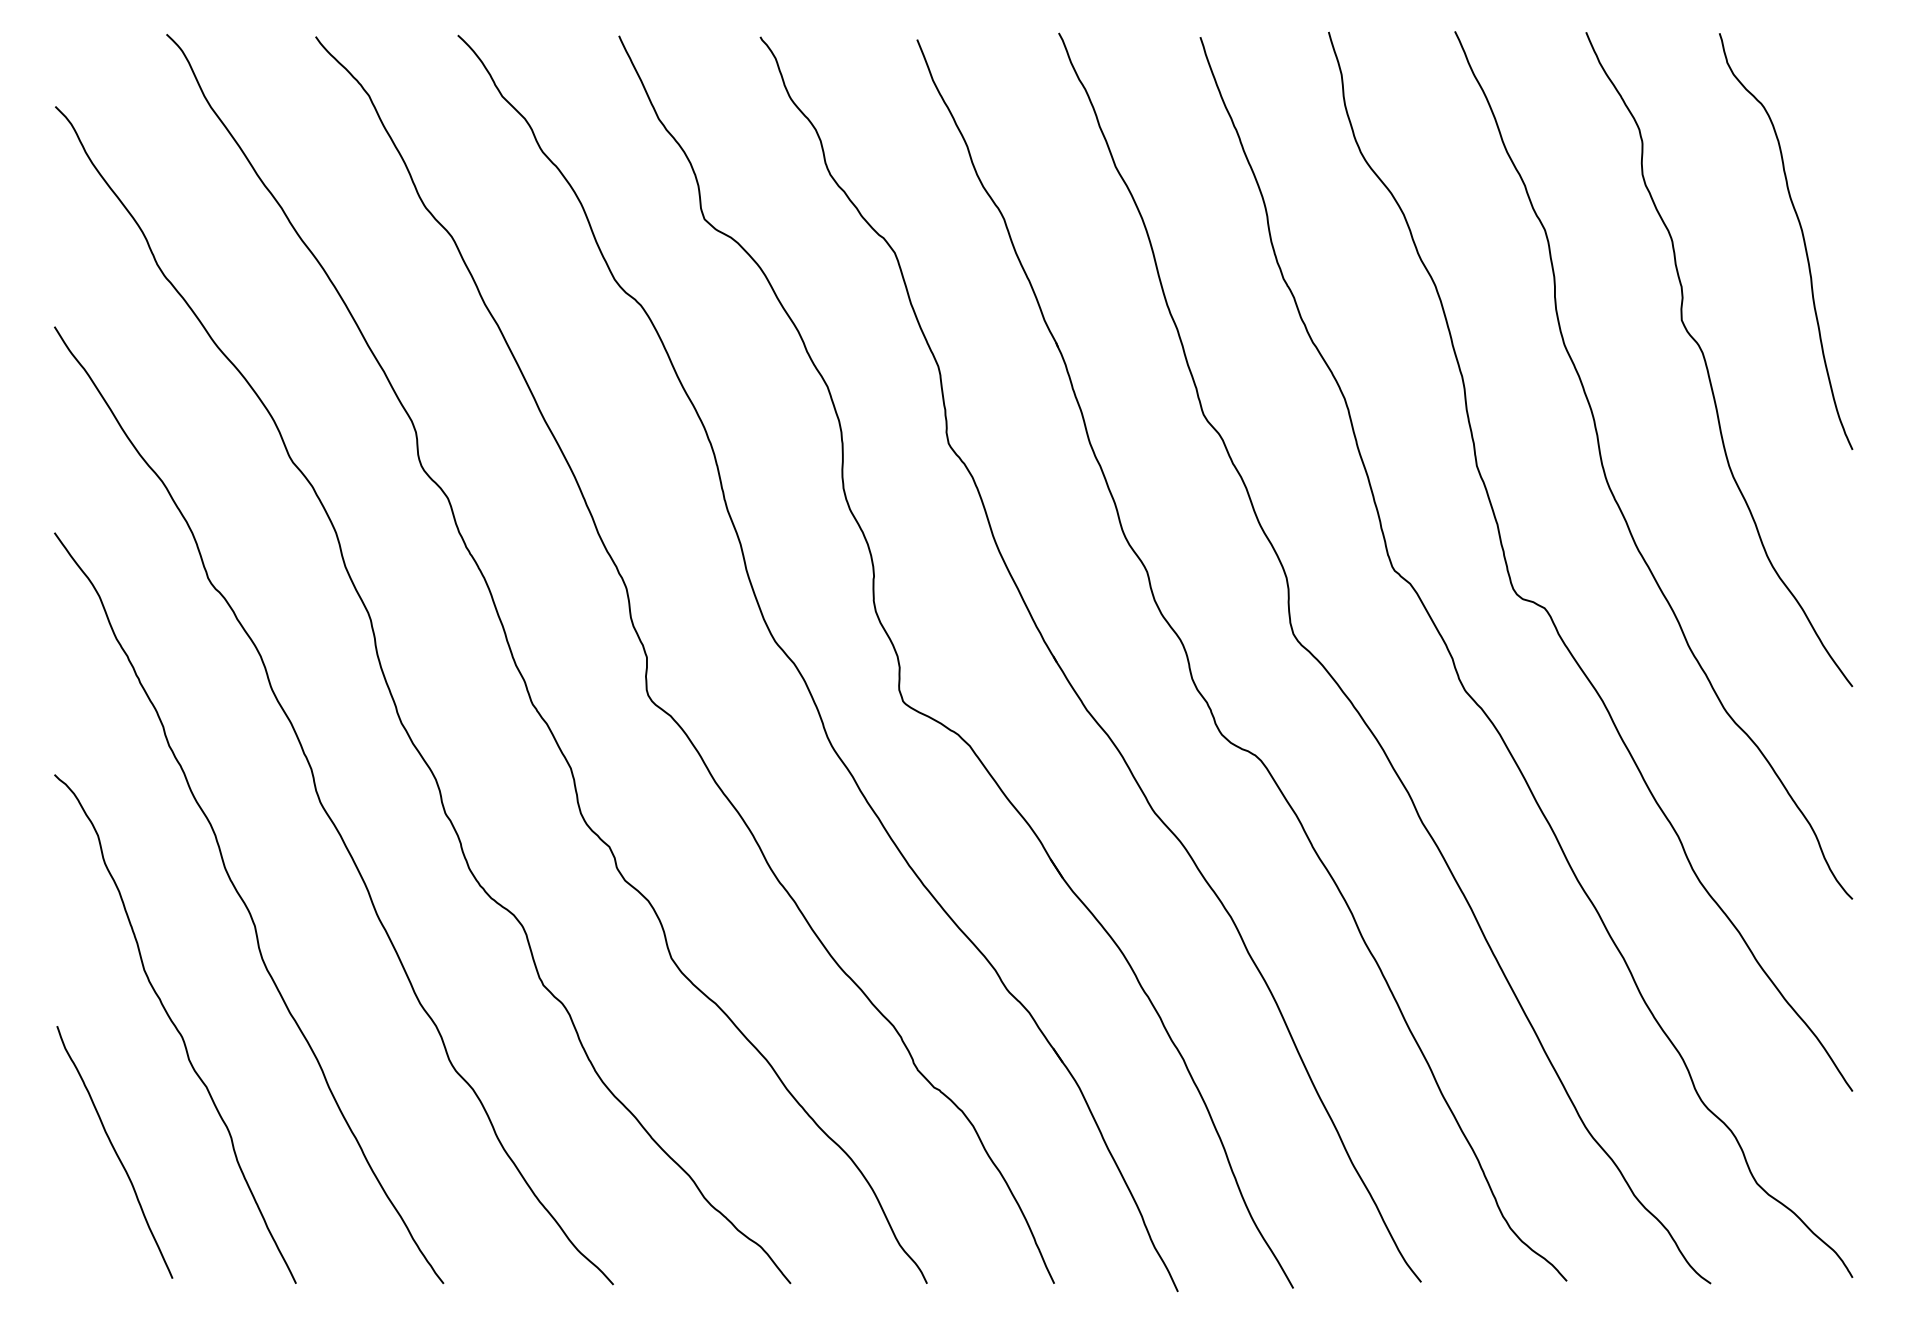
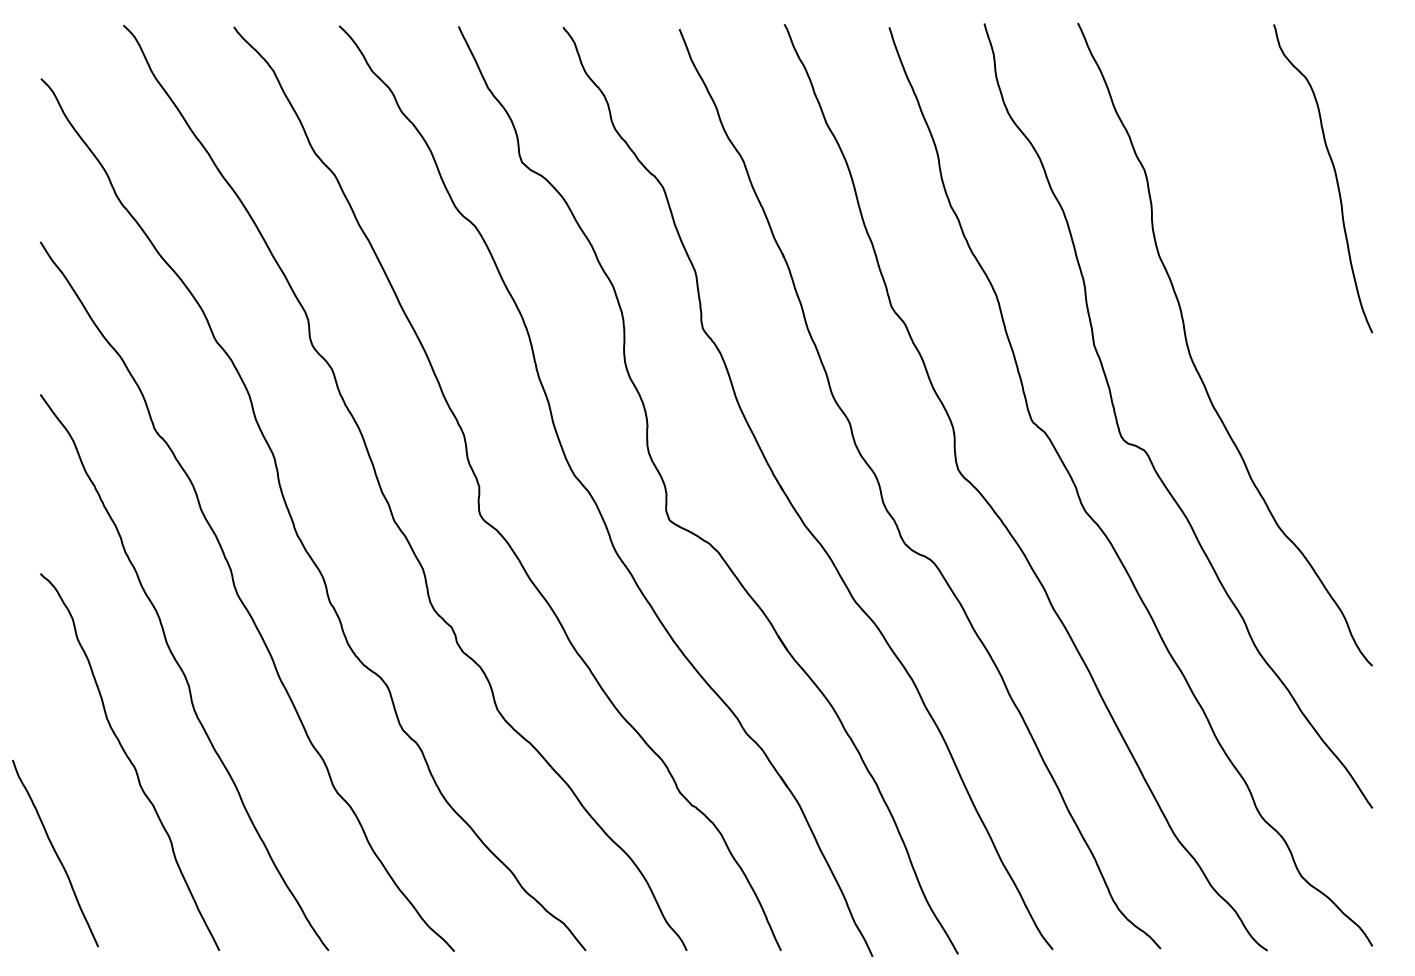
curve: (1706, 361) -> (1264, 267), removed
curve: (114, 1152) -> (55, 853), moved

